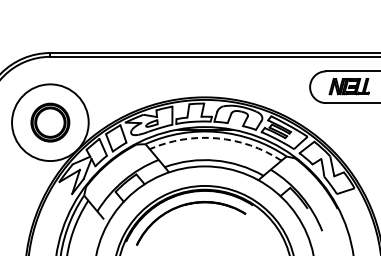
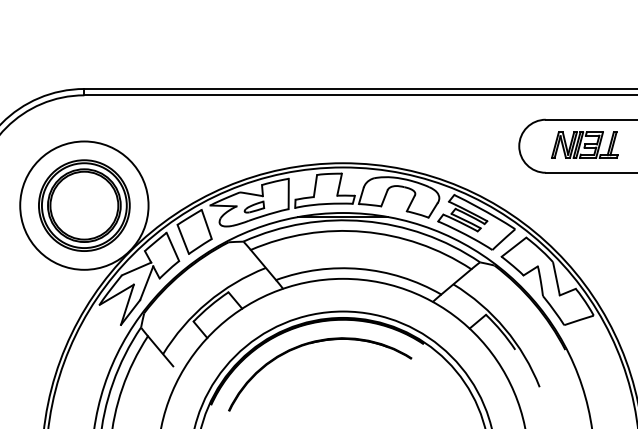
part: (50, 122) -> (84, 205), size x1.43
arc: (217, 138) -> (364, 232), dashed -> solid

